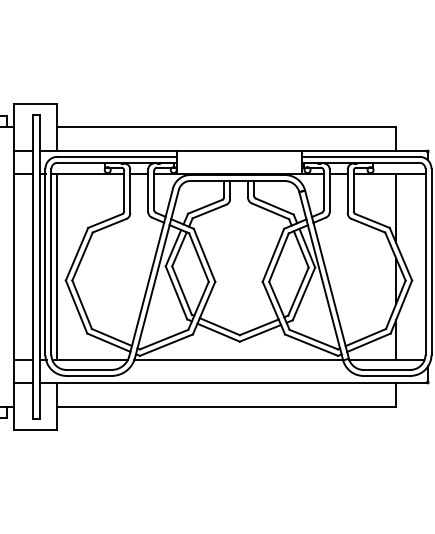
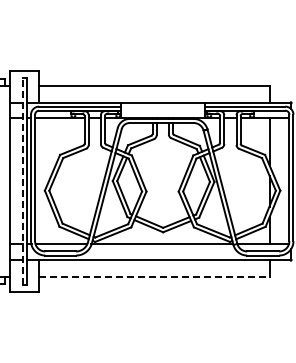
line: (32, 267) -> (22, 181), solid -> dashed
line: (56, 267) -> (38, 181), removed
line: (227, 406) -> (154, 276), solid -> dashed

